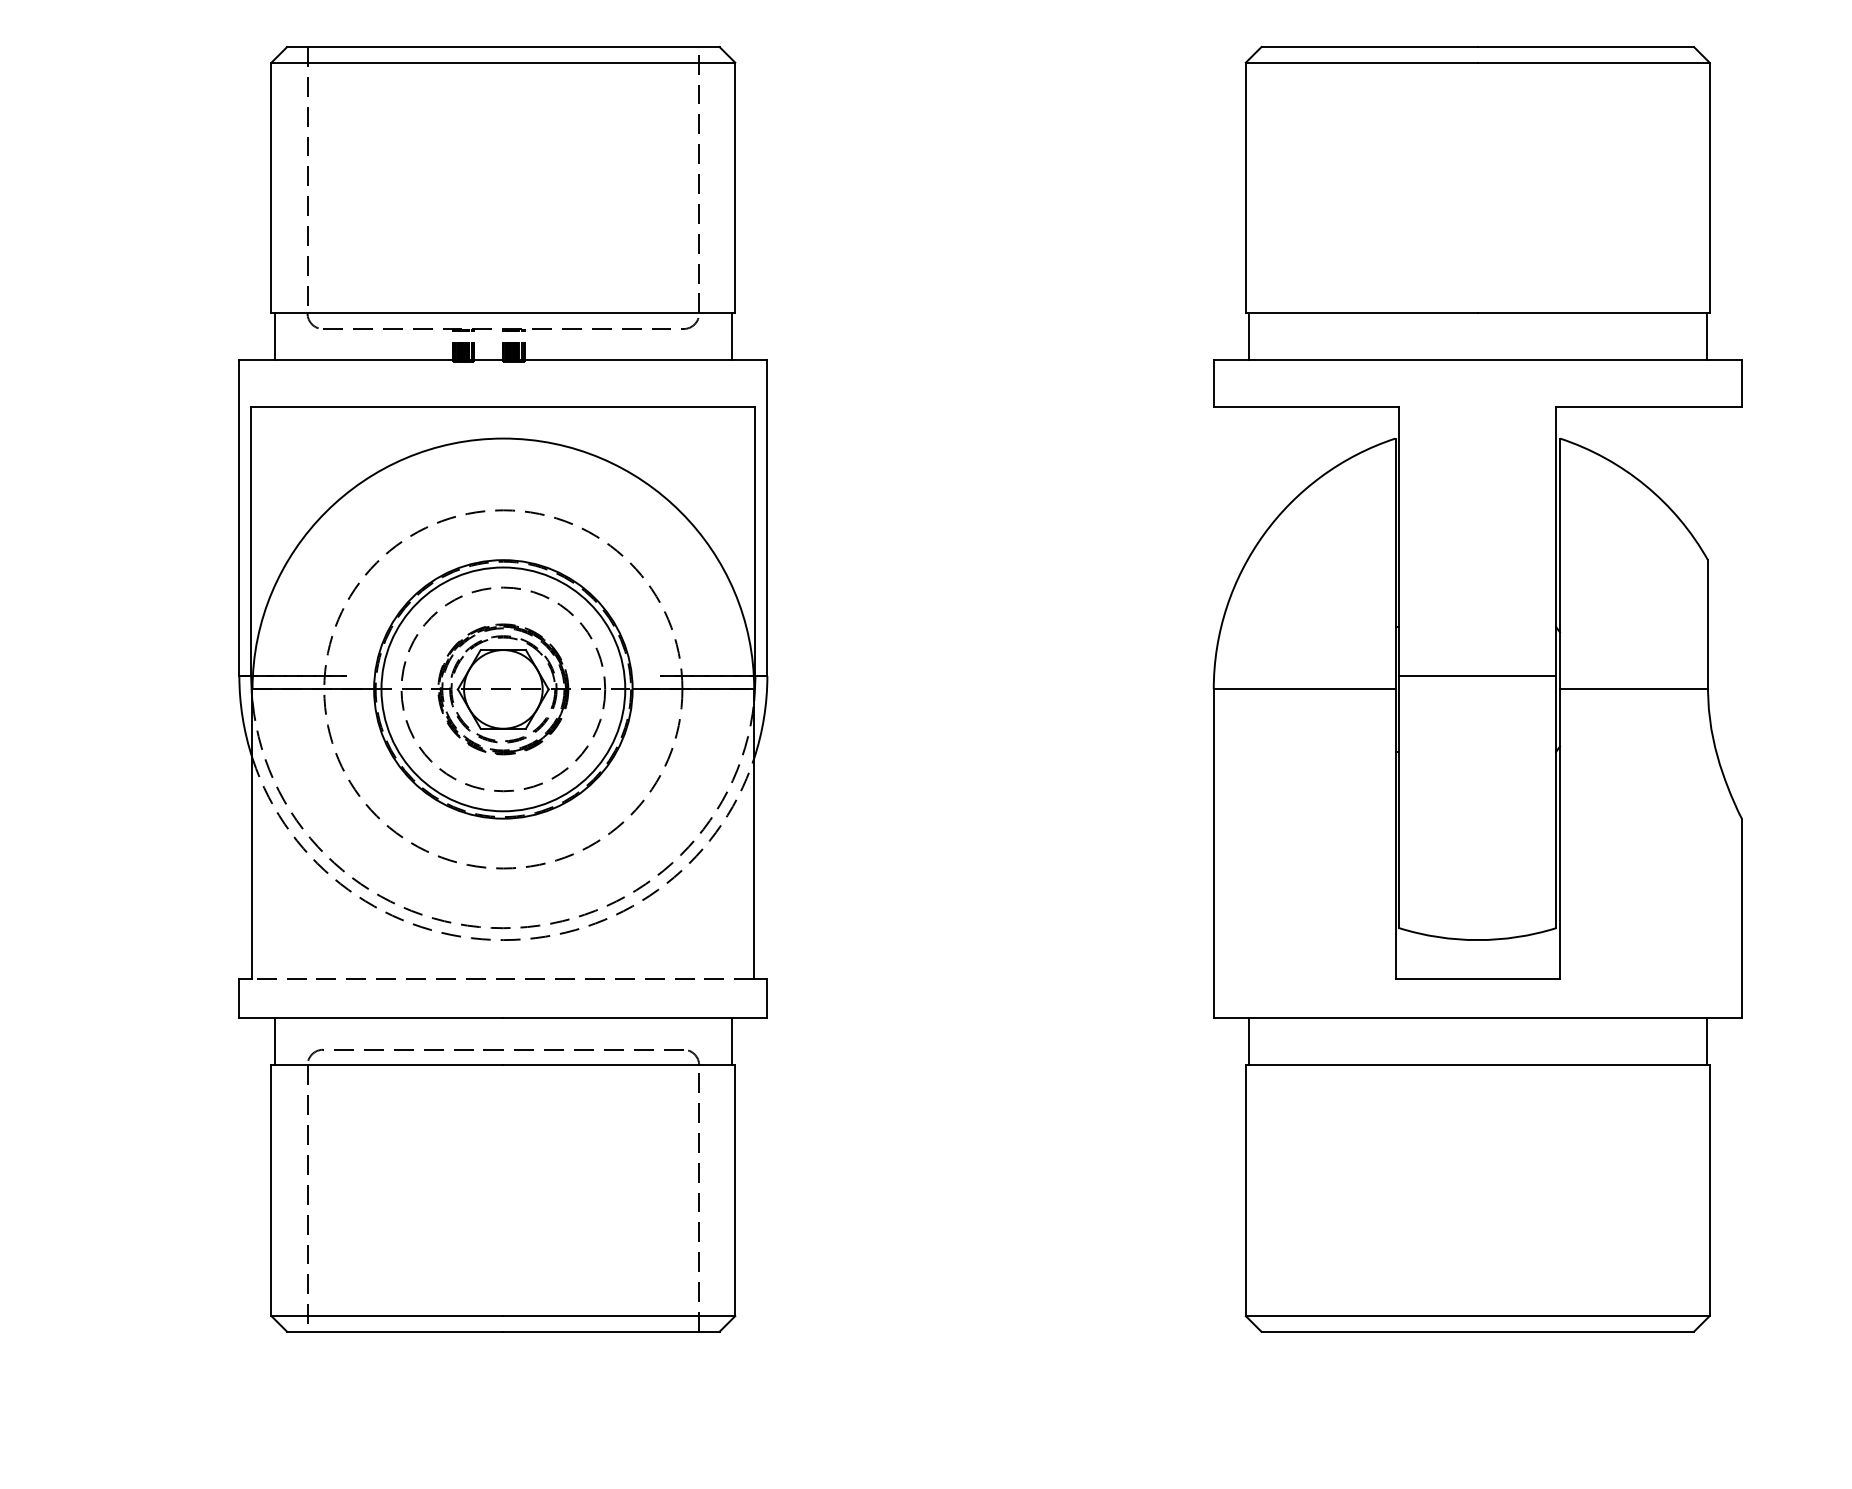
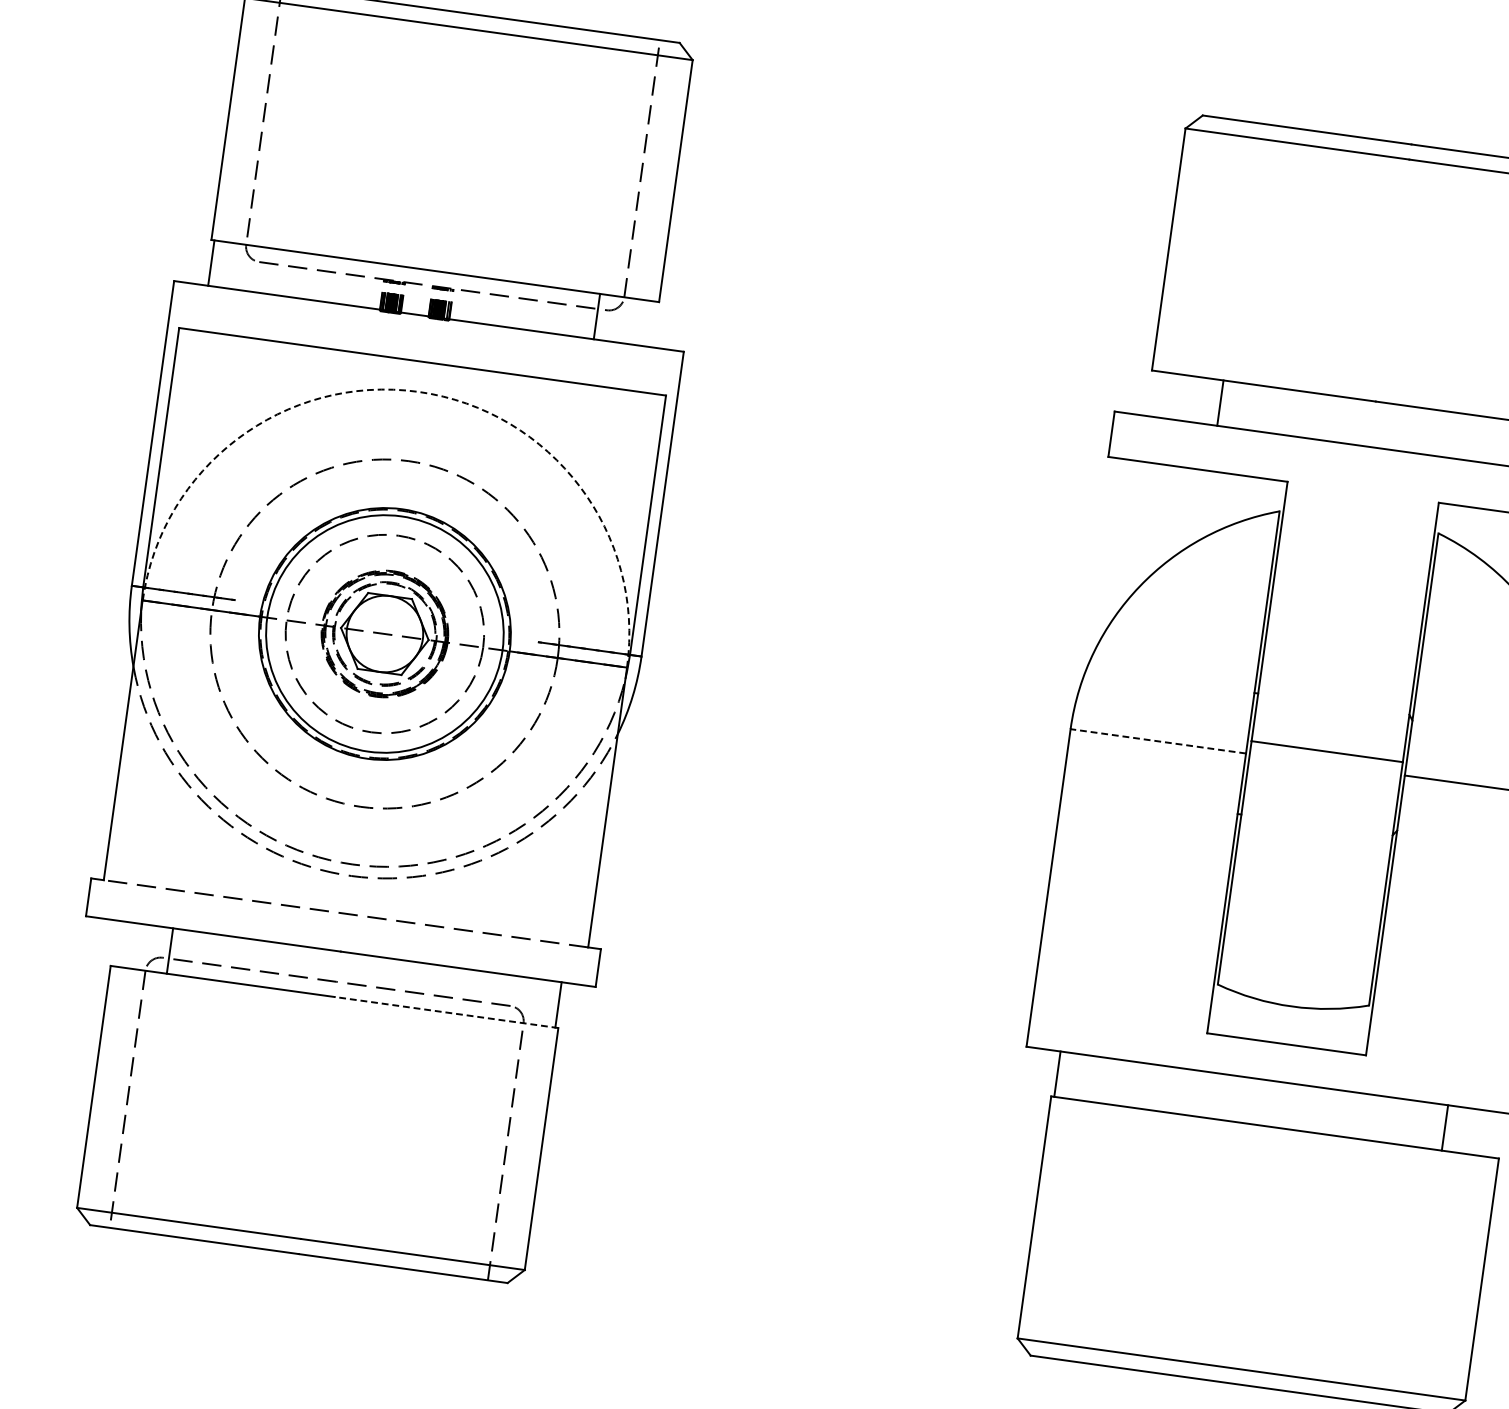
line: (732, 336) -> (597, 316), moved
line: (1249, 336) -> (1220, 402), moved
arc: (503, 438) -> (418, 391), solid -> dashed
line: (1304, 689) -> (1158, 741), solid -> dashed
line: (274, 1041) -> (169, 950), moved
line: (1706, 1041) -> (1445, 1127), moved
line: (619, 1065) -> (446, 1012), solid -> dashed

